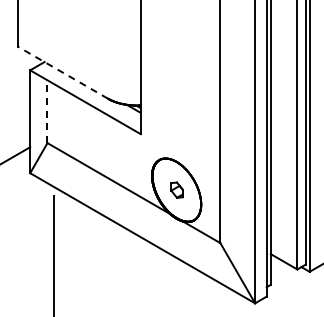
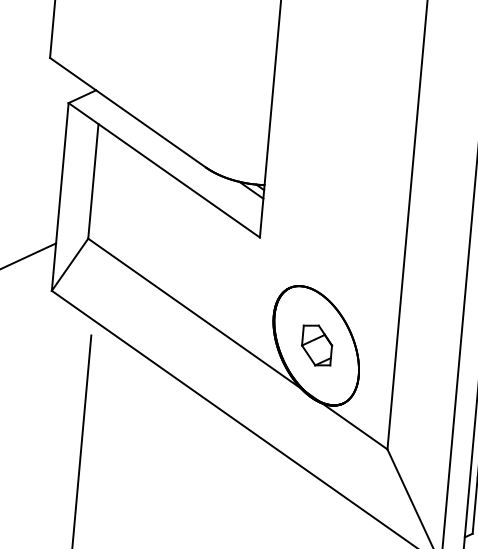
line: (62, 72) -> (127, 112), dashed -> solid
line: (47, 111) -> (93, 181), dashed -> solid
part: (176, 190) -> (315, 346), size x1.43

